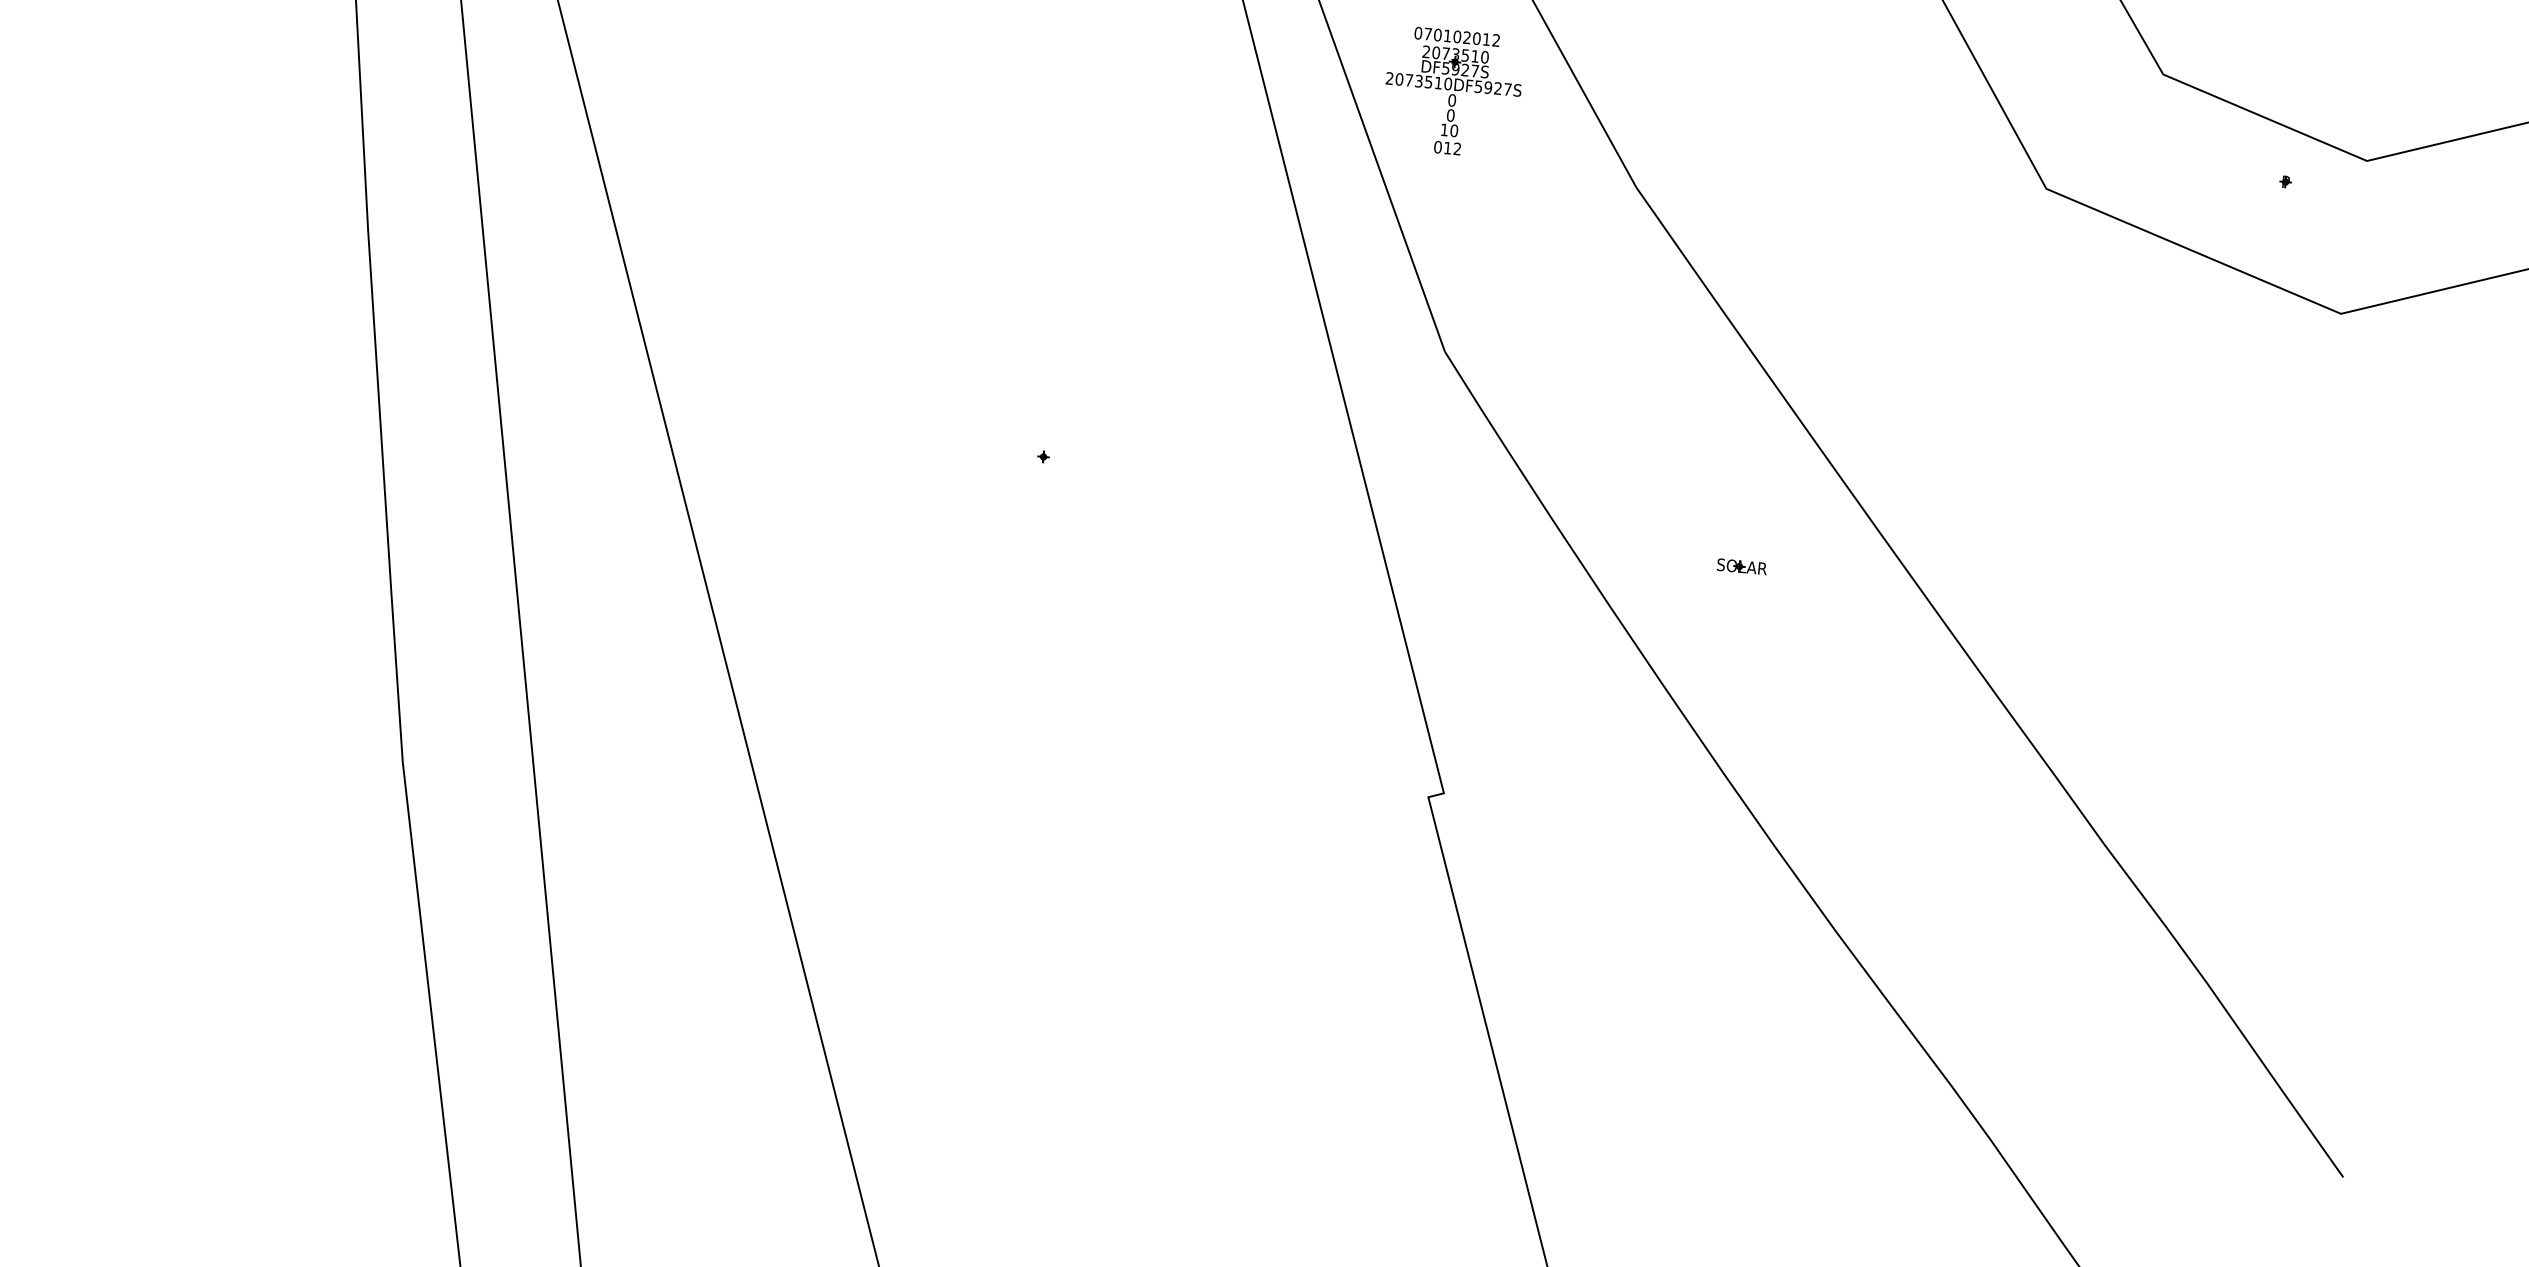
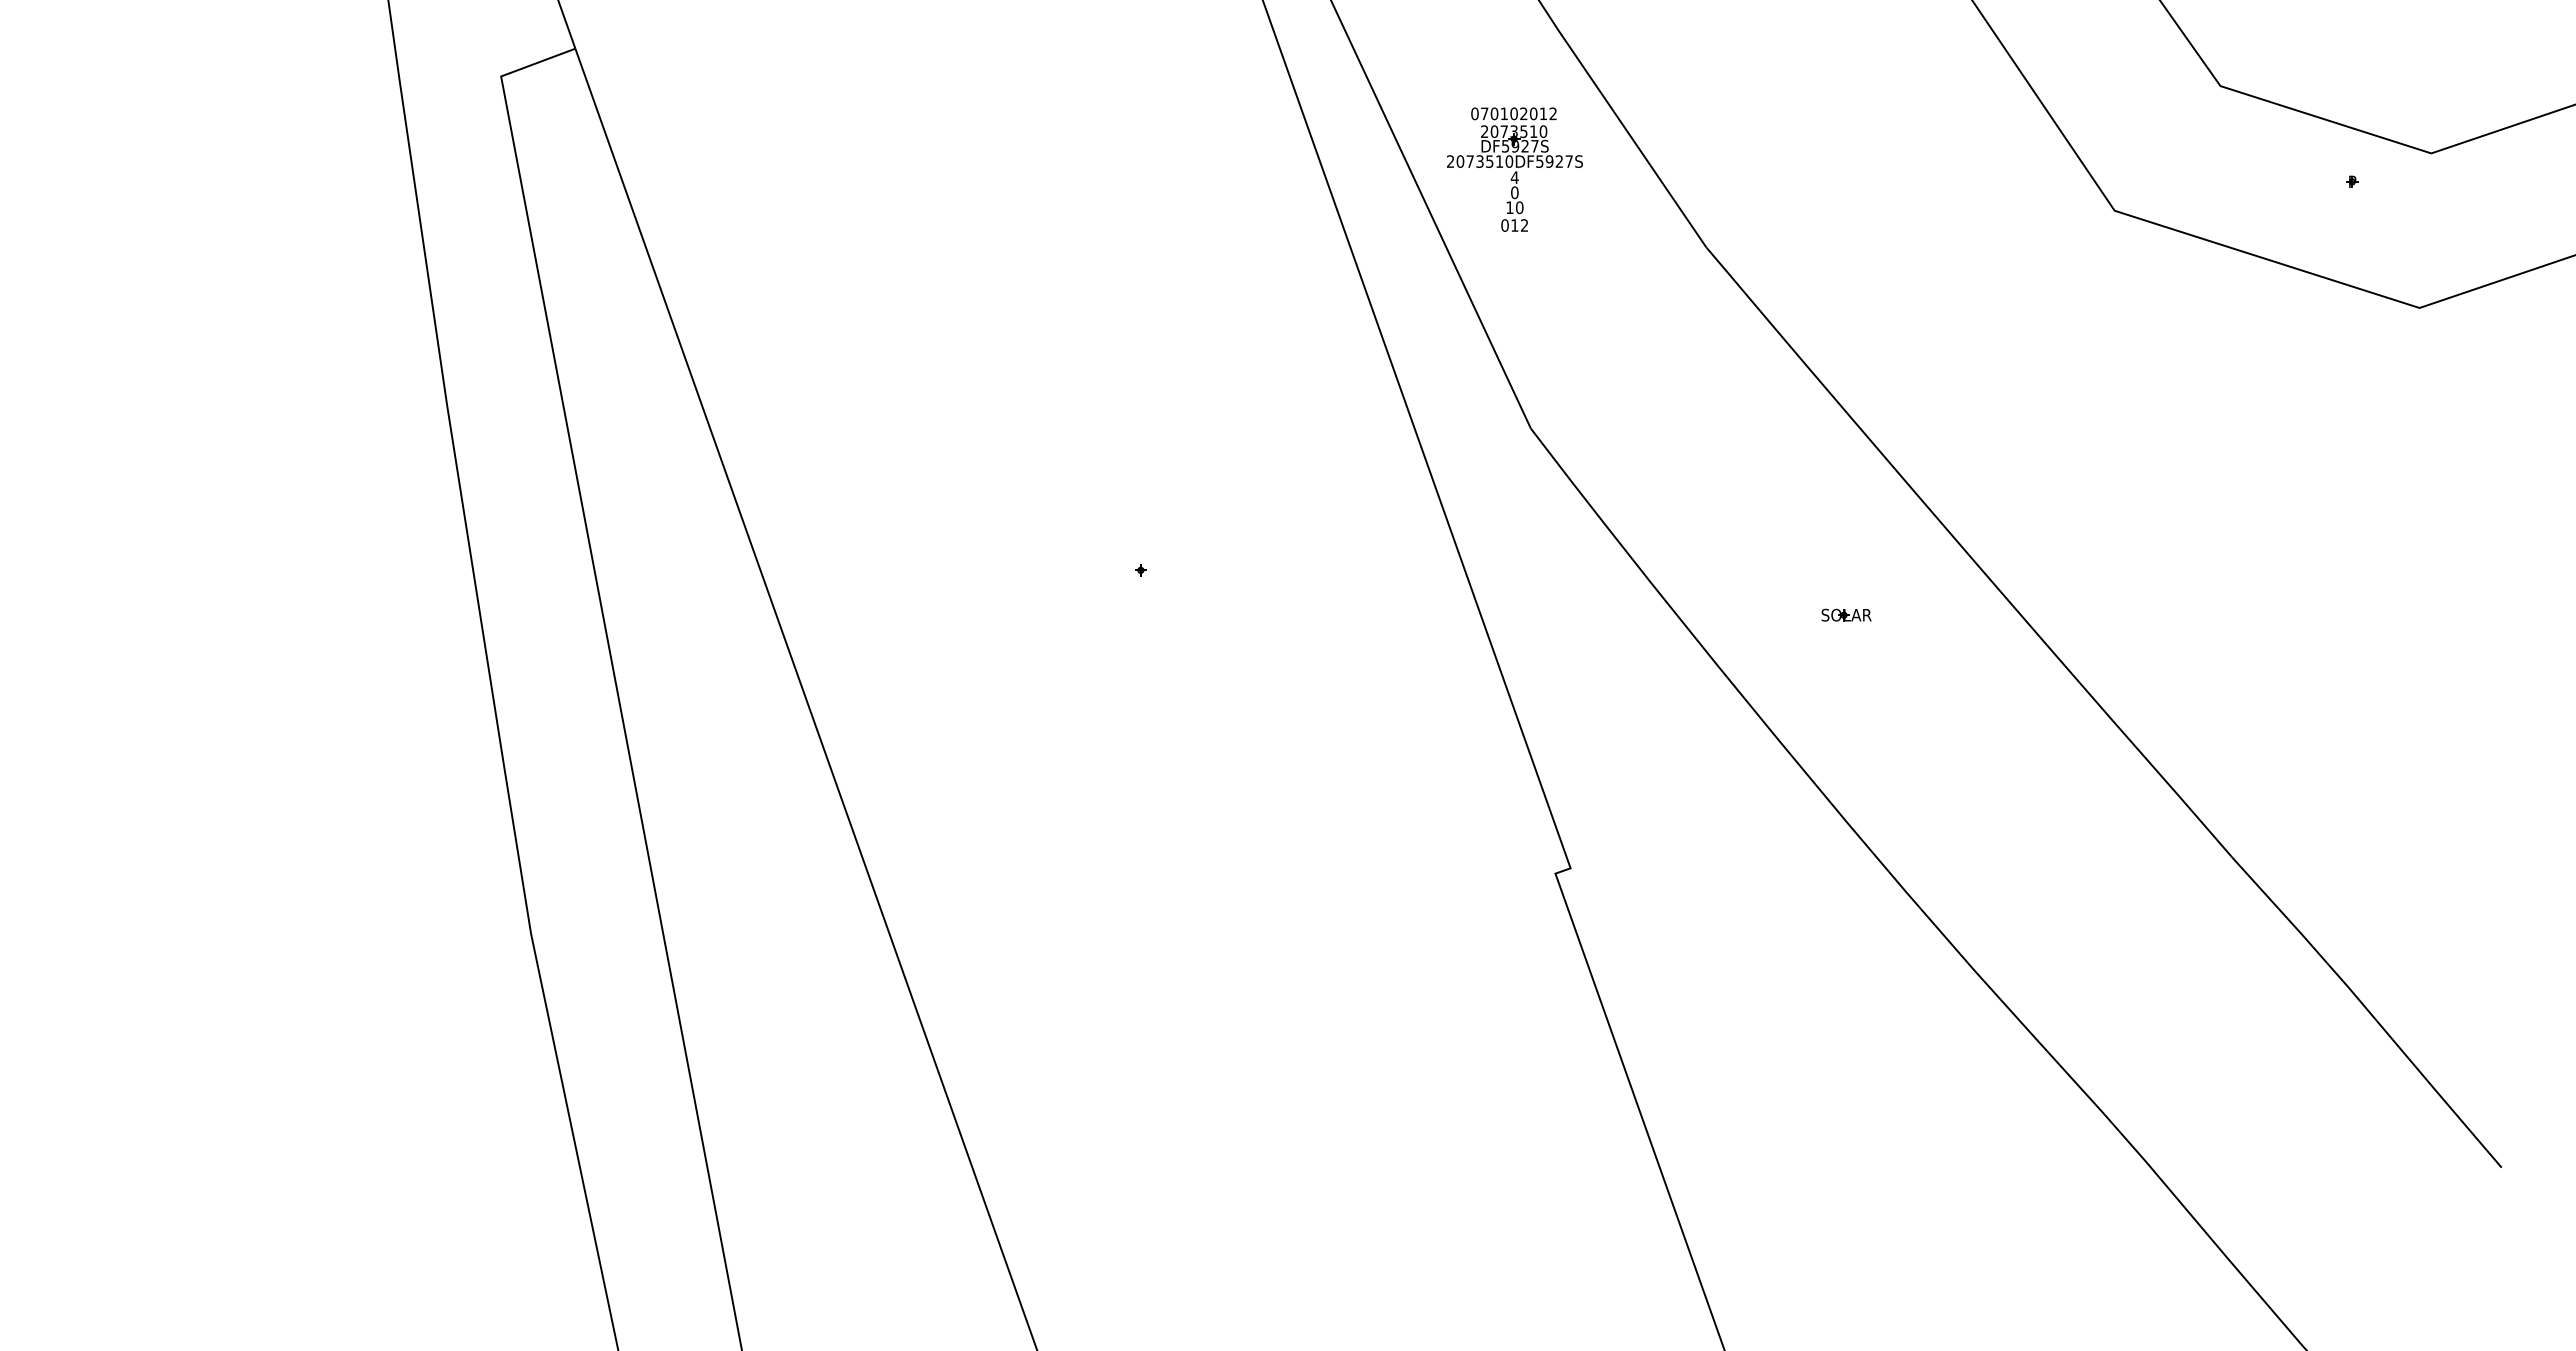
text: (1451, 100) -> (1514, 177), 0 -> 4

